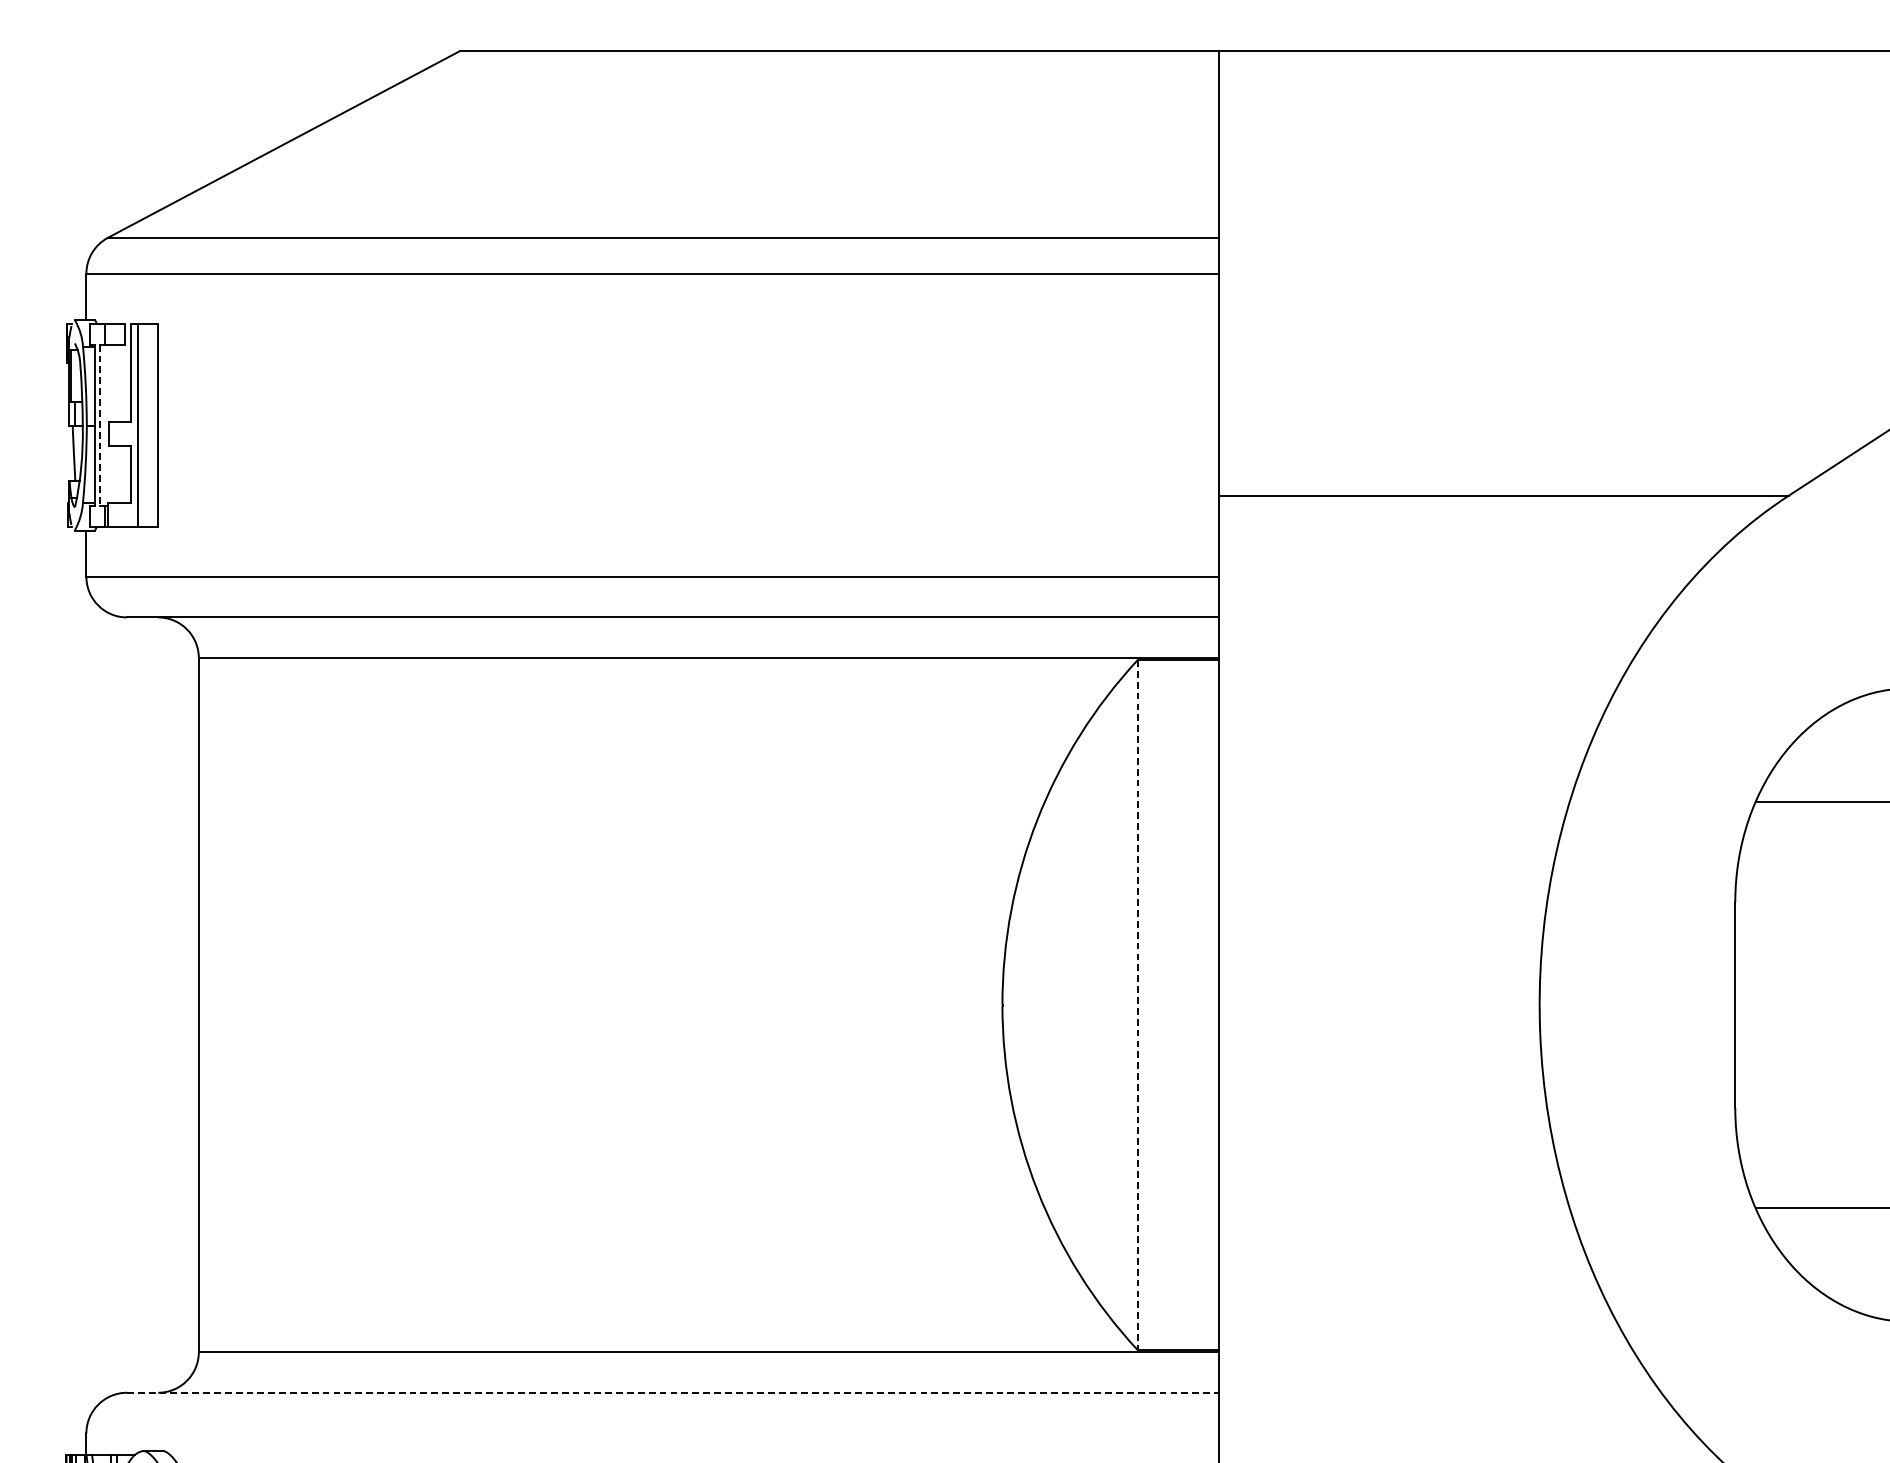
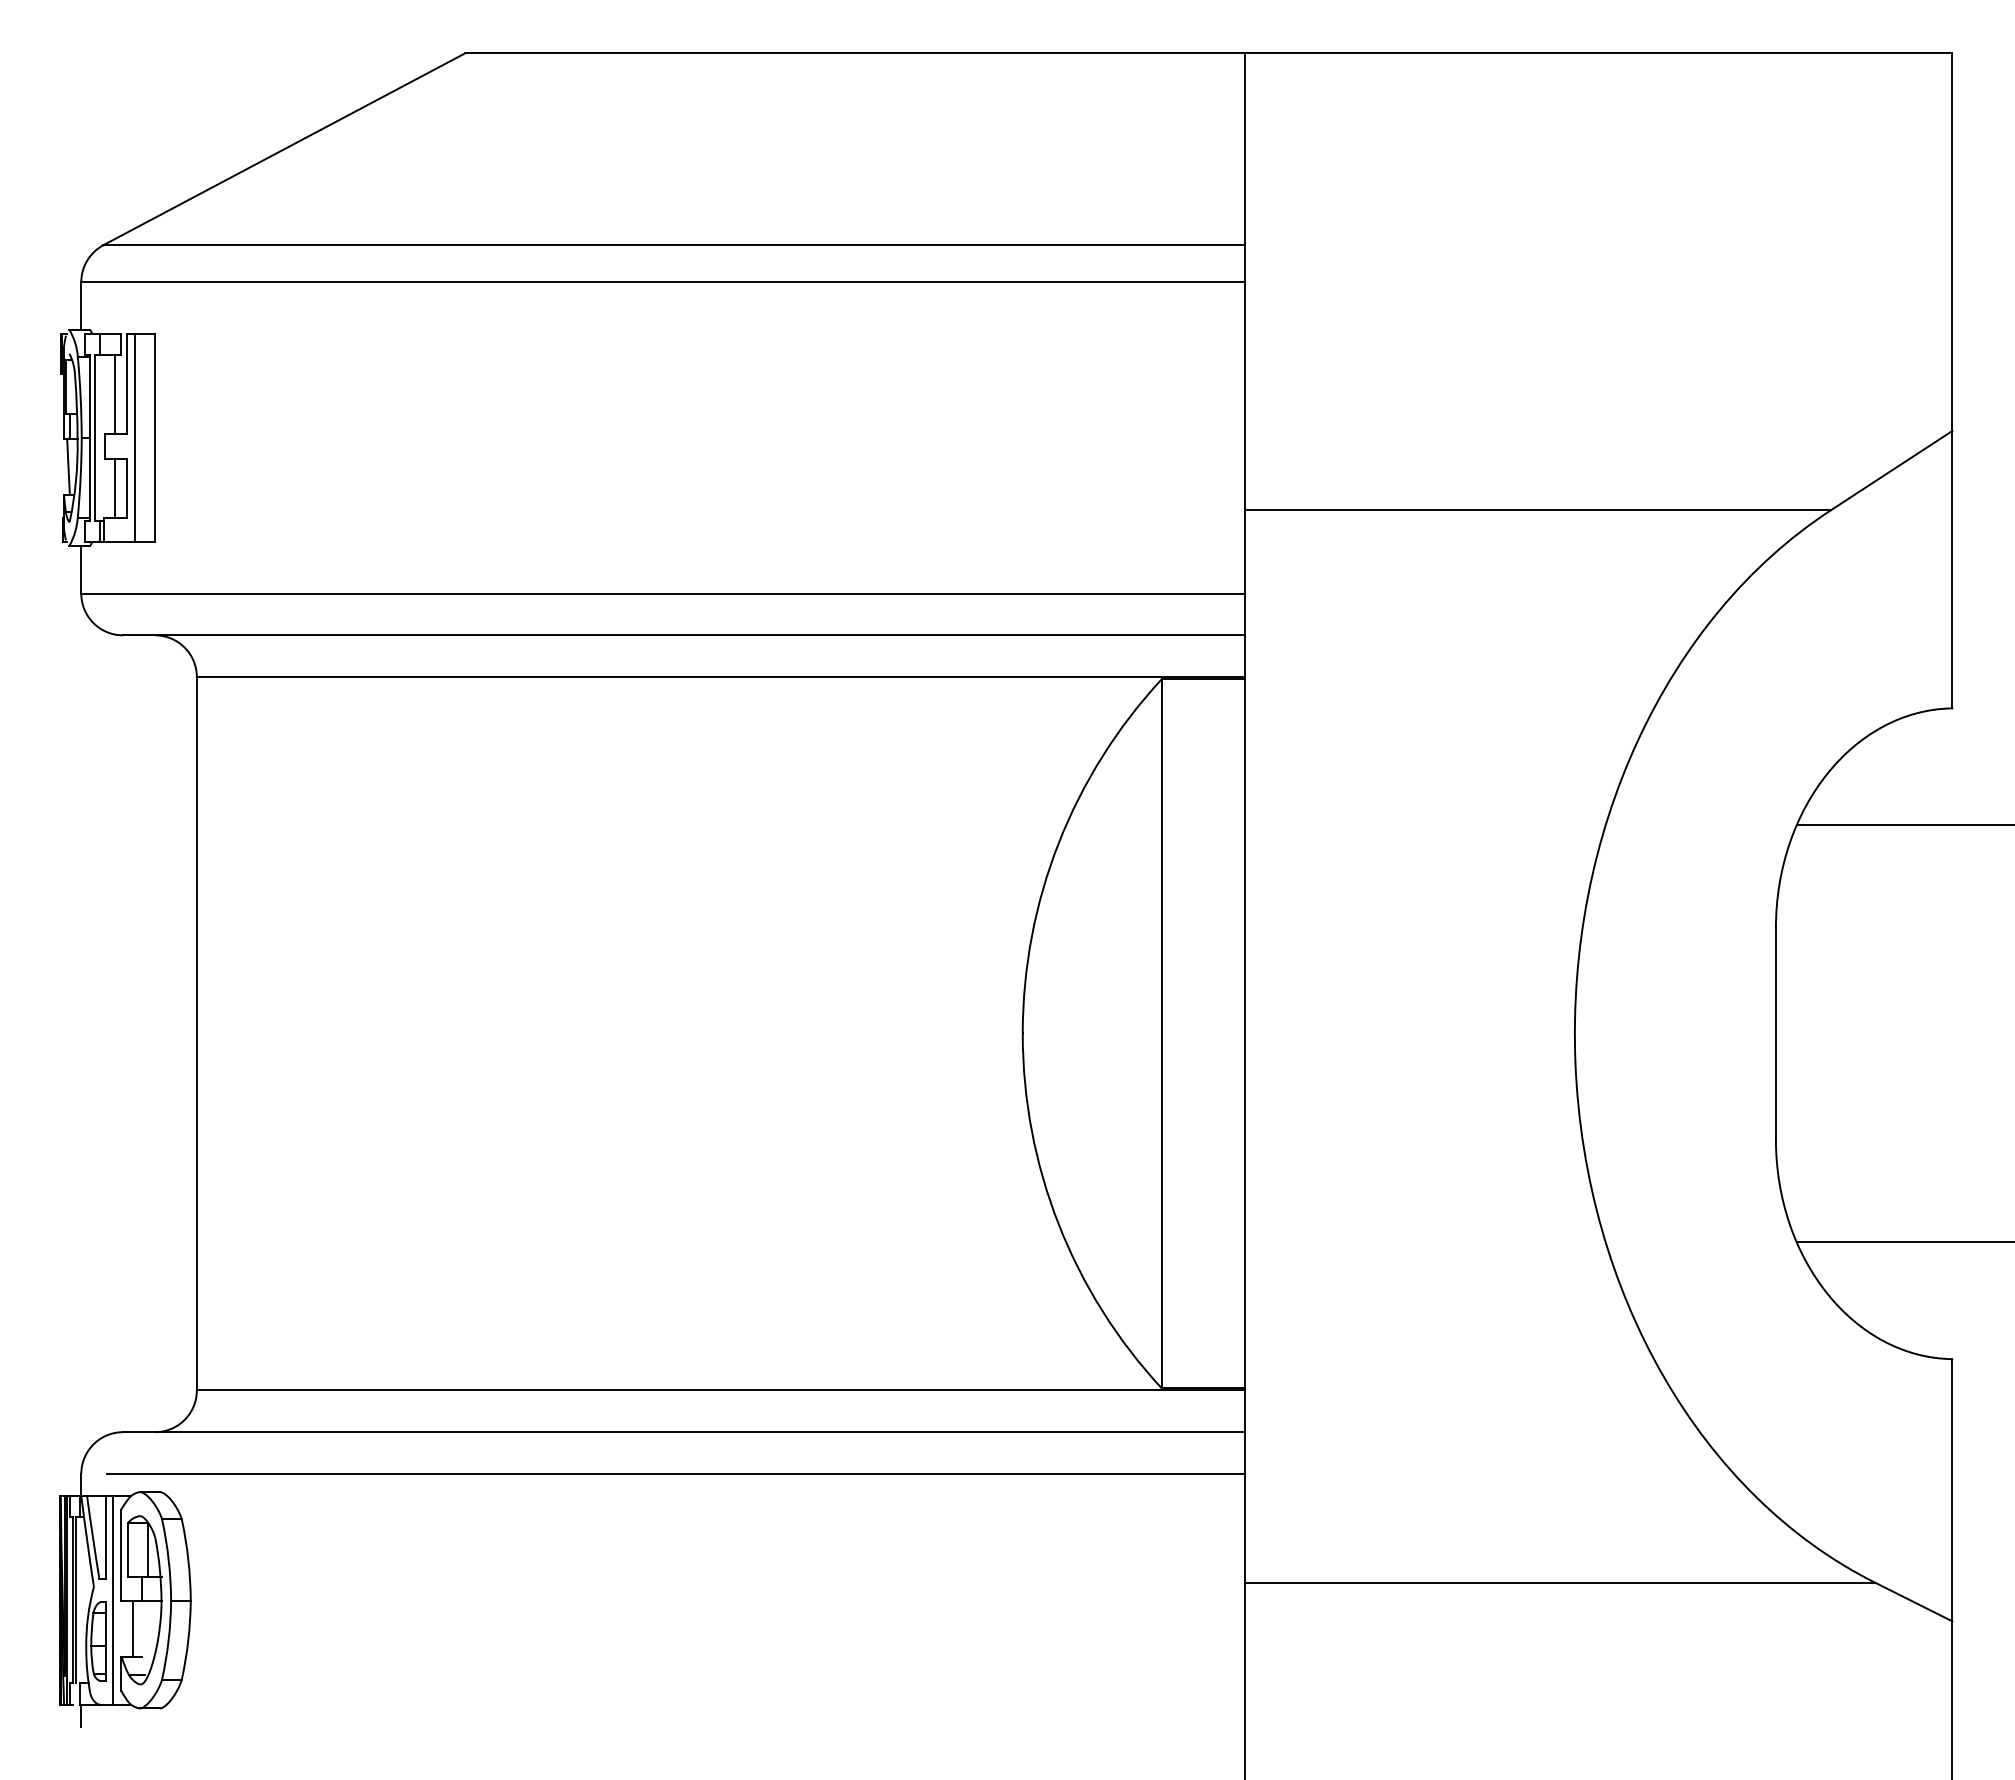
line: (119, 383) -> (115, 394), added
line: (99, 425) -> (94, 438), dashed -> solid
line: (119, 473) -> (115, 487), added
line: (1137, 1004) -> (1161, 1033), dashed -> solid
line: (673, 1393) -> (684, 1432), dashed -> solid
line: (664, 1432) -> (675, 1473), added

